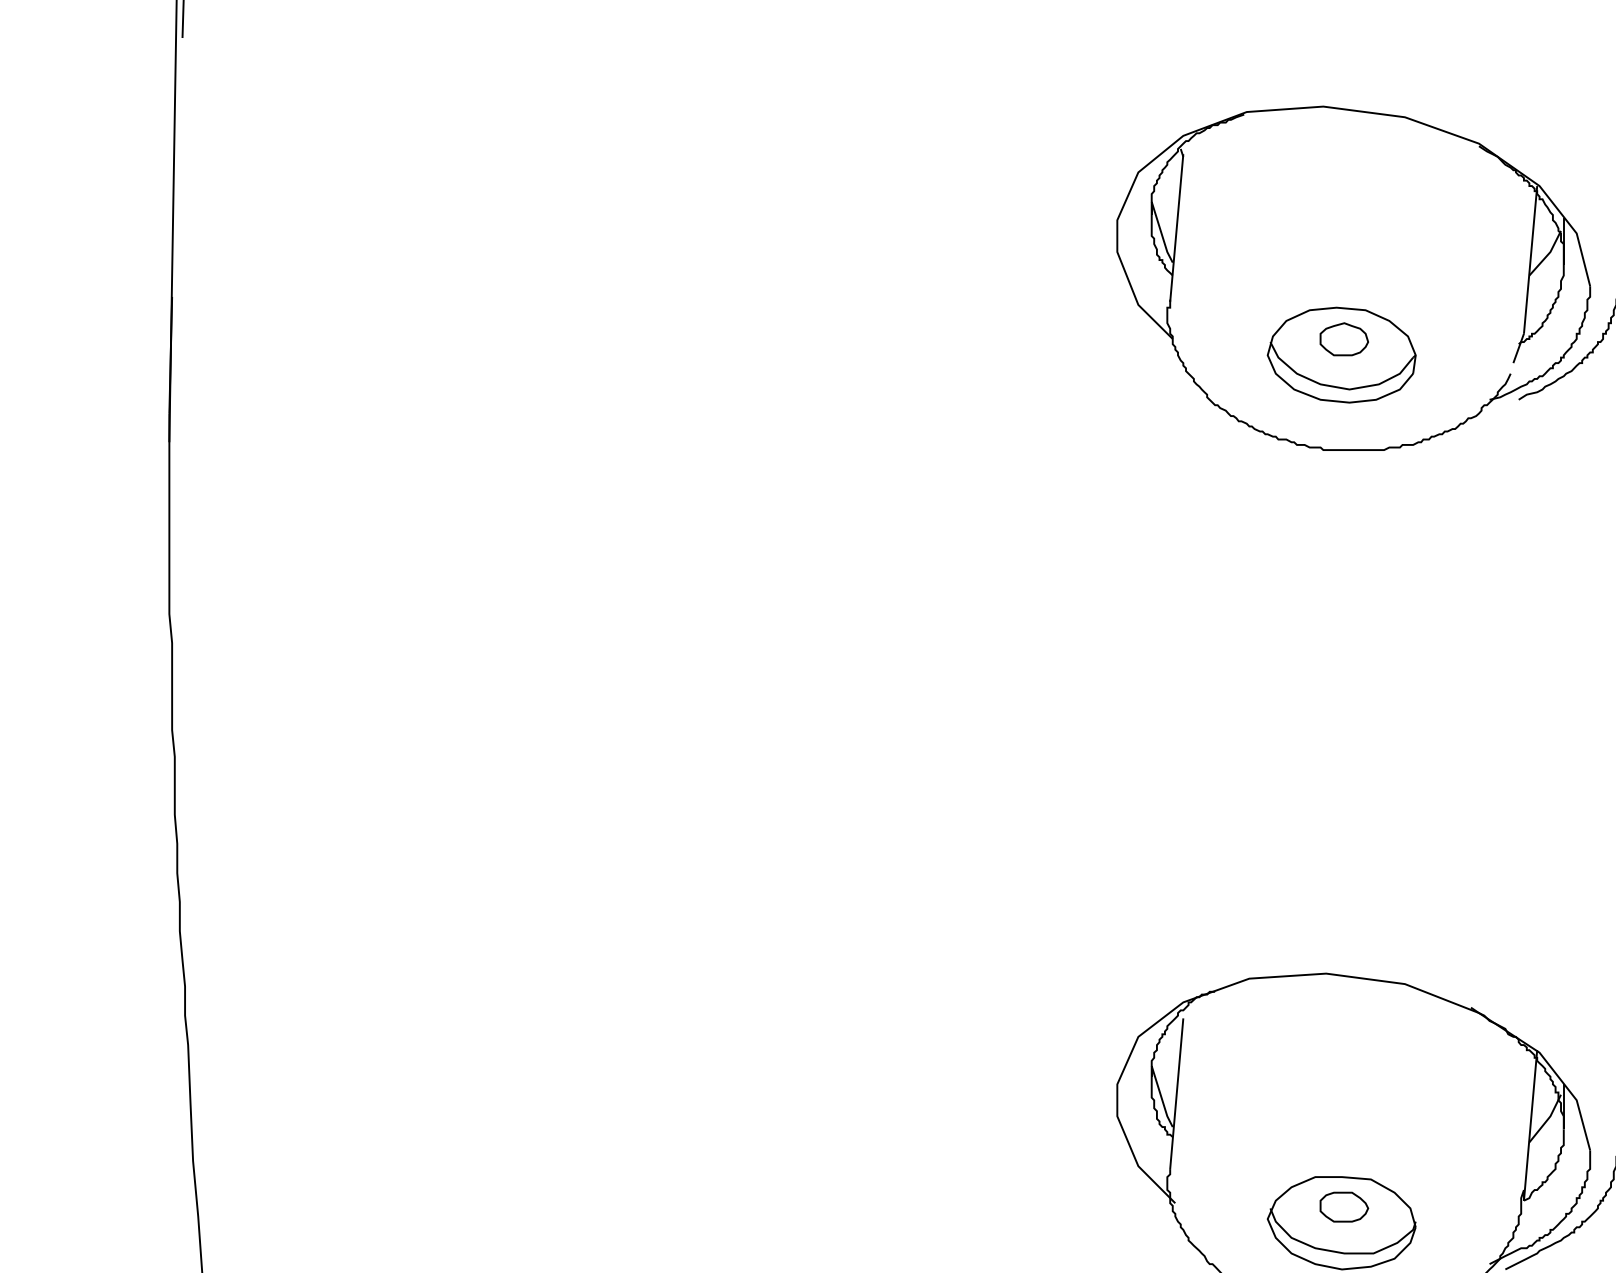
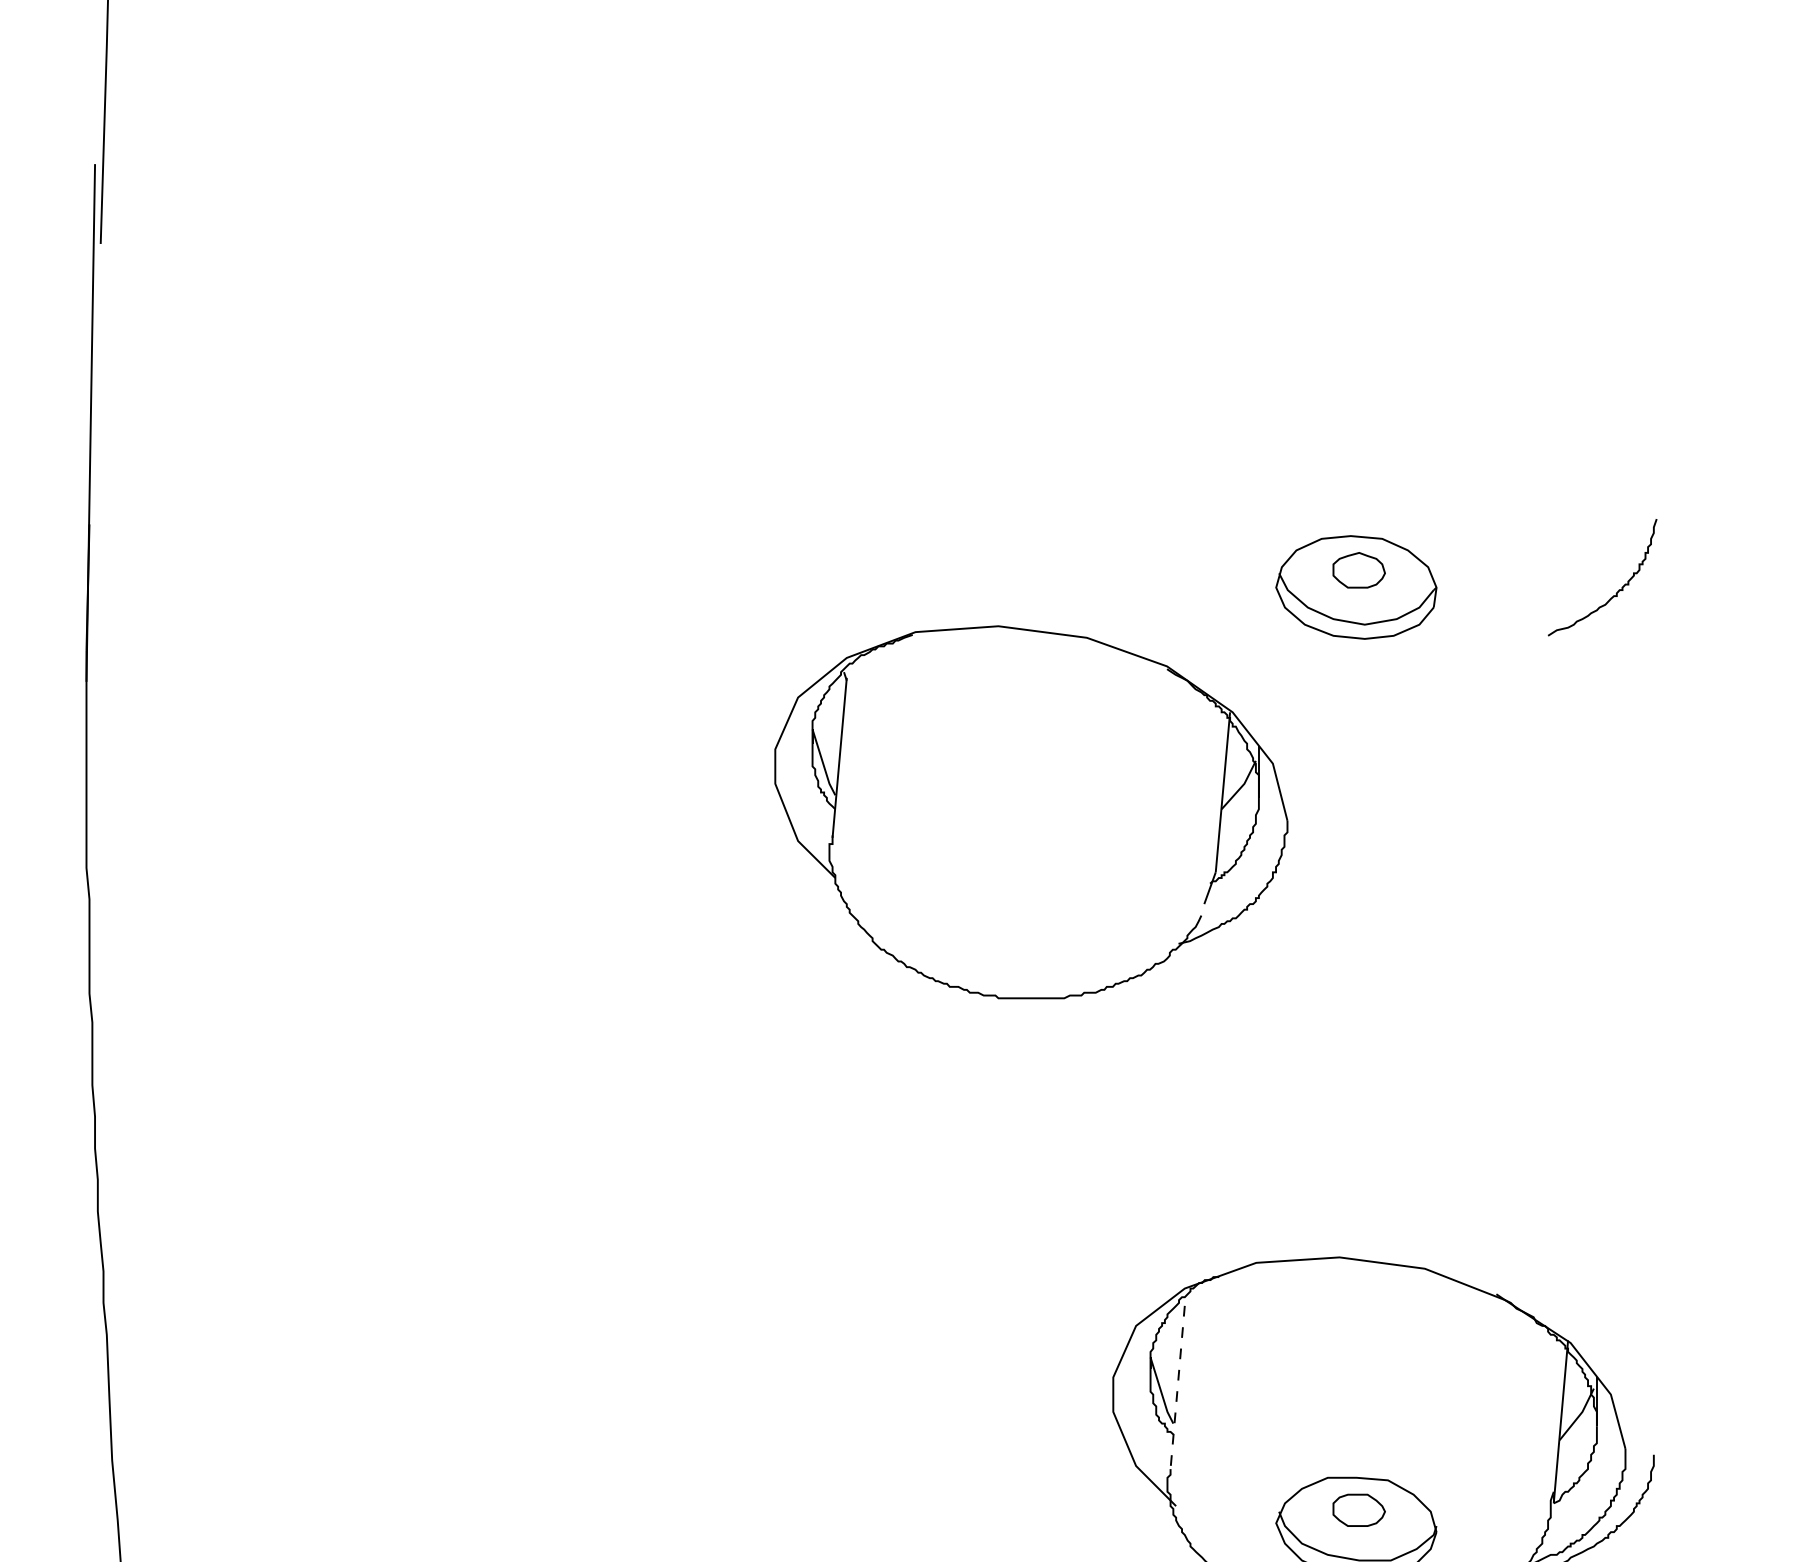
part: (1353, 278) -> (1031, 812), moved
line: (1176, 1093) -> (1177, 1387), solid -> dashed

